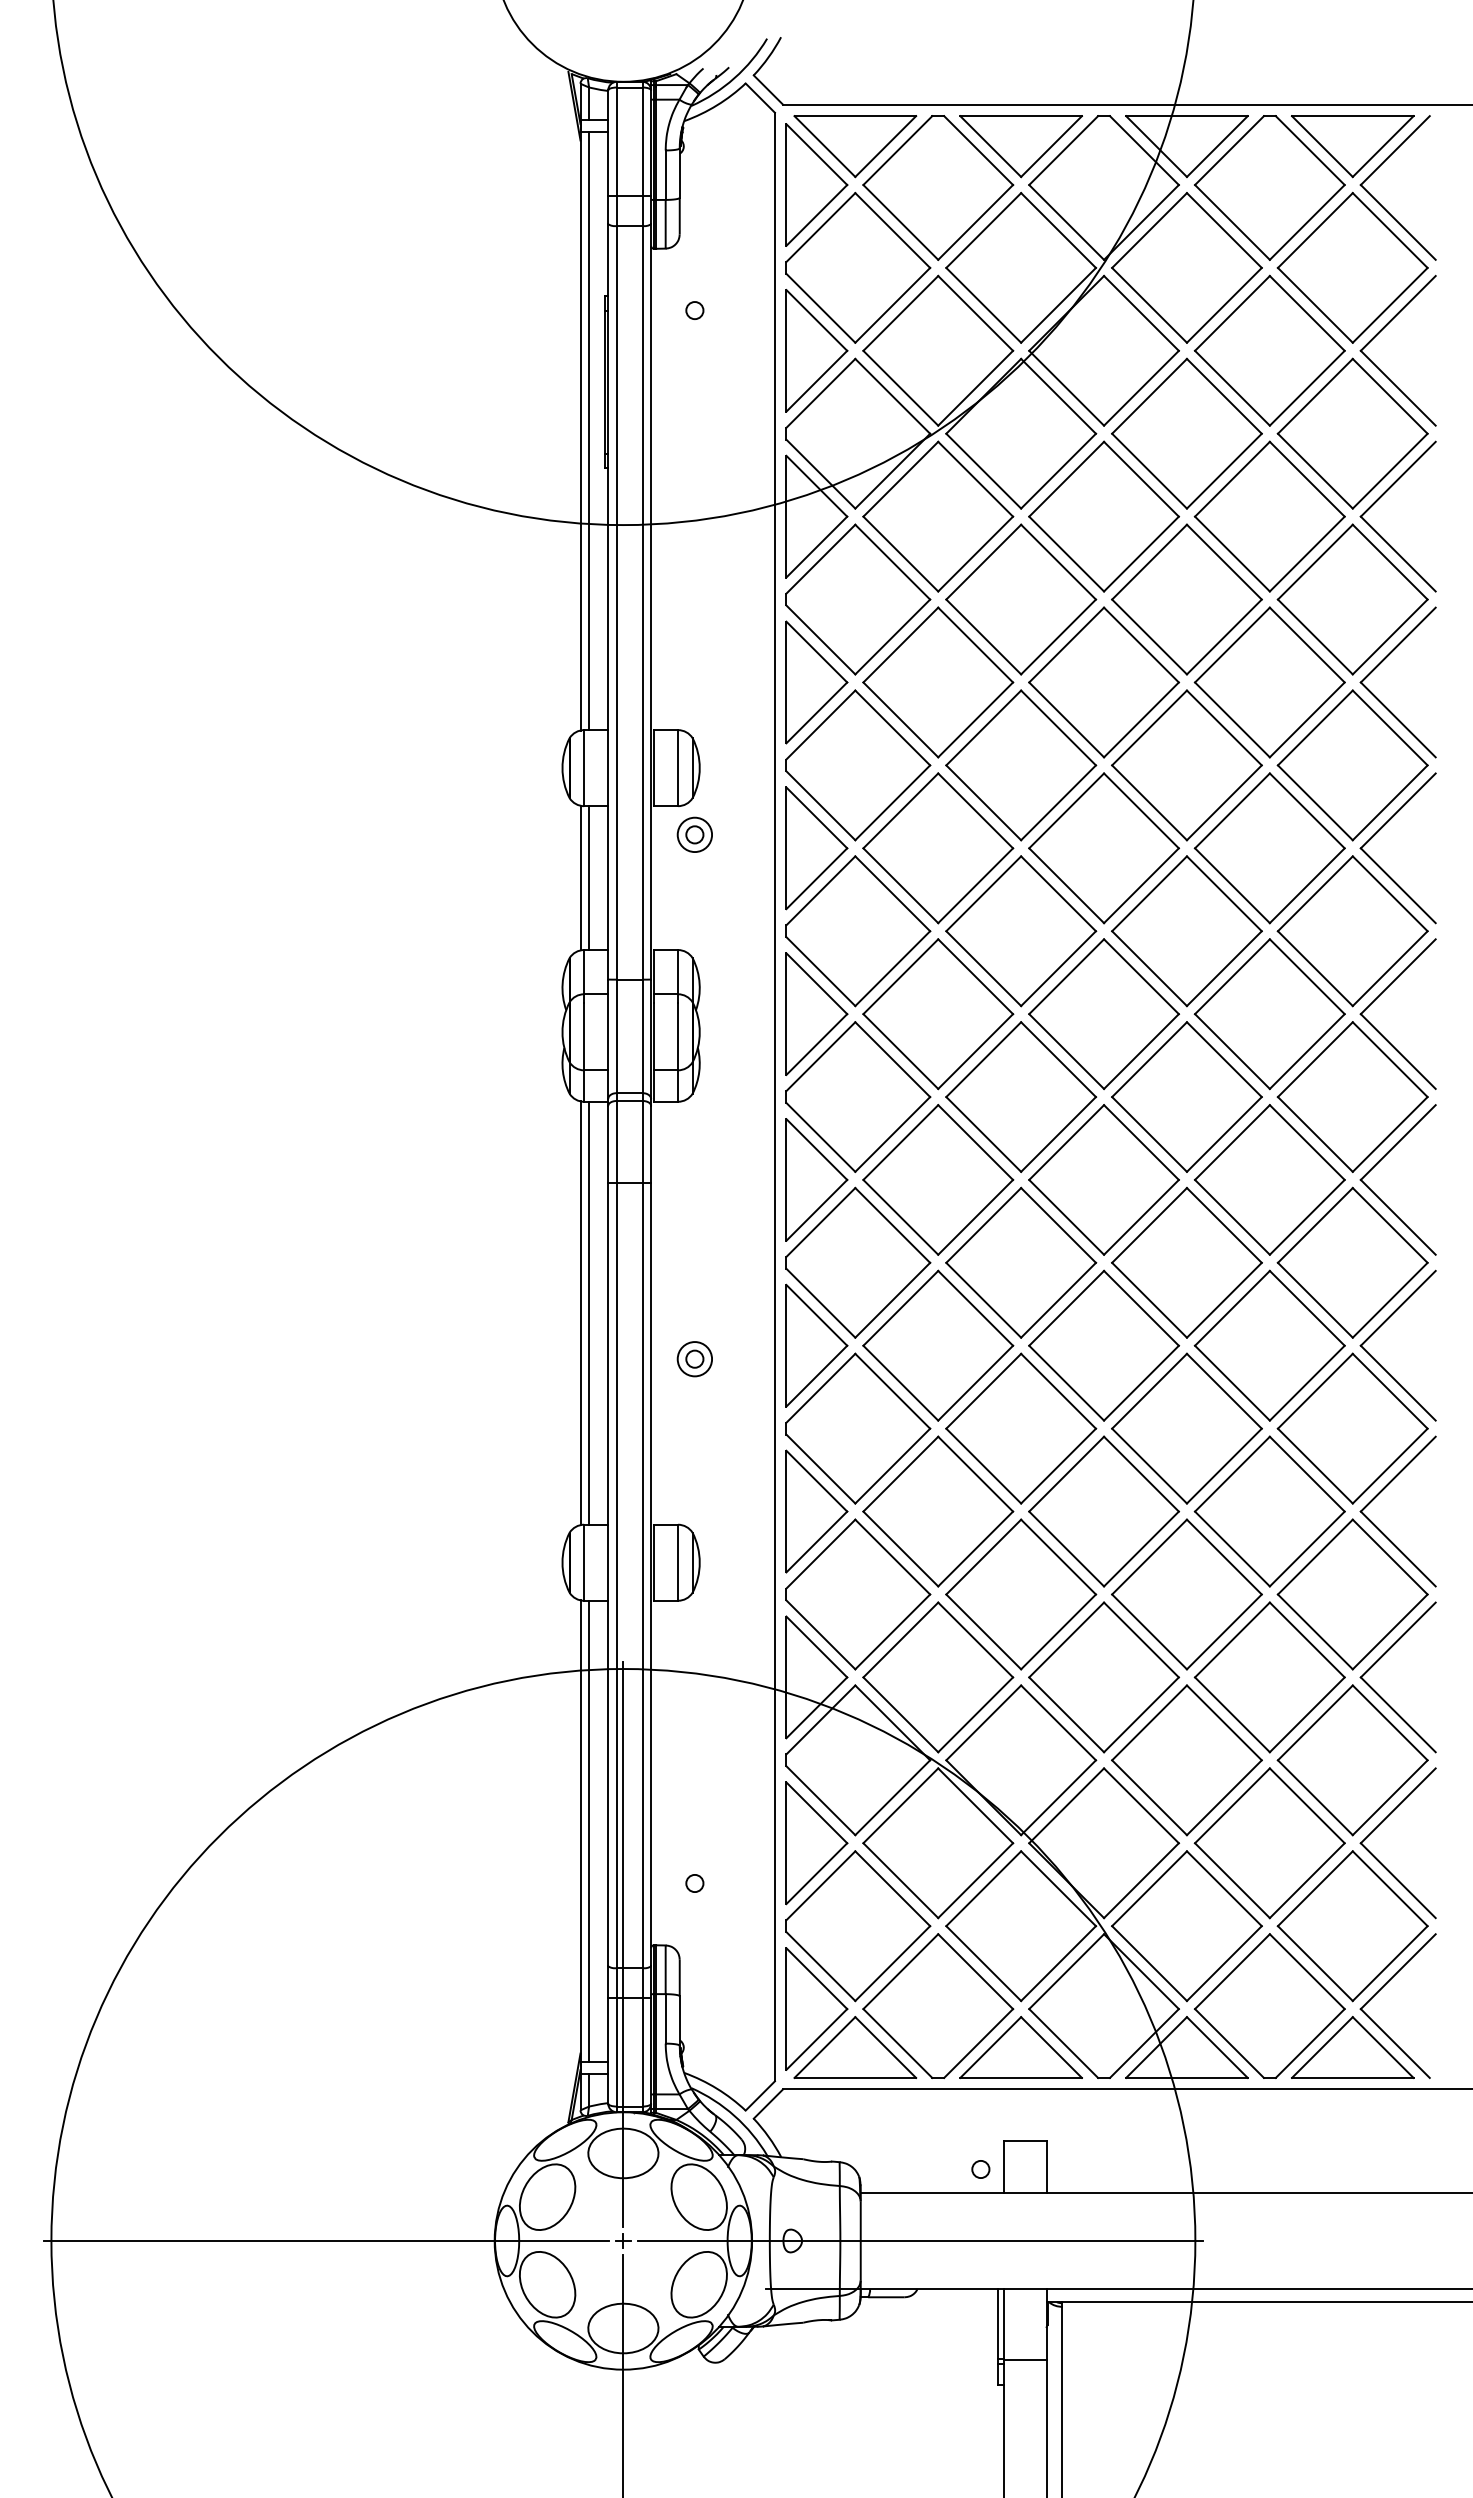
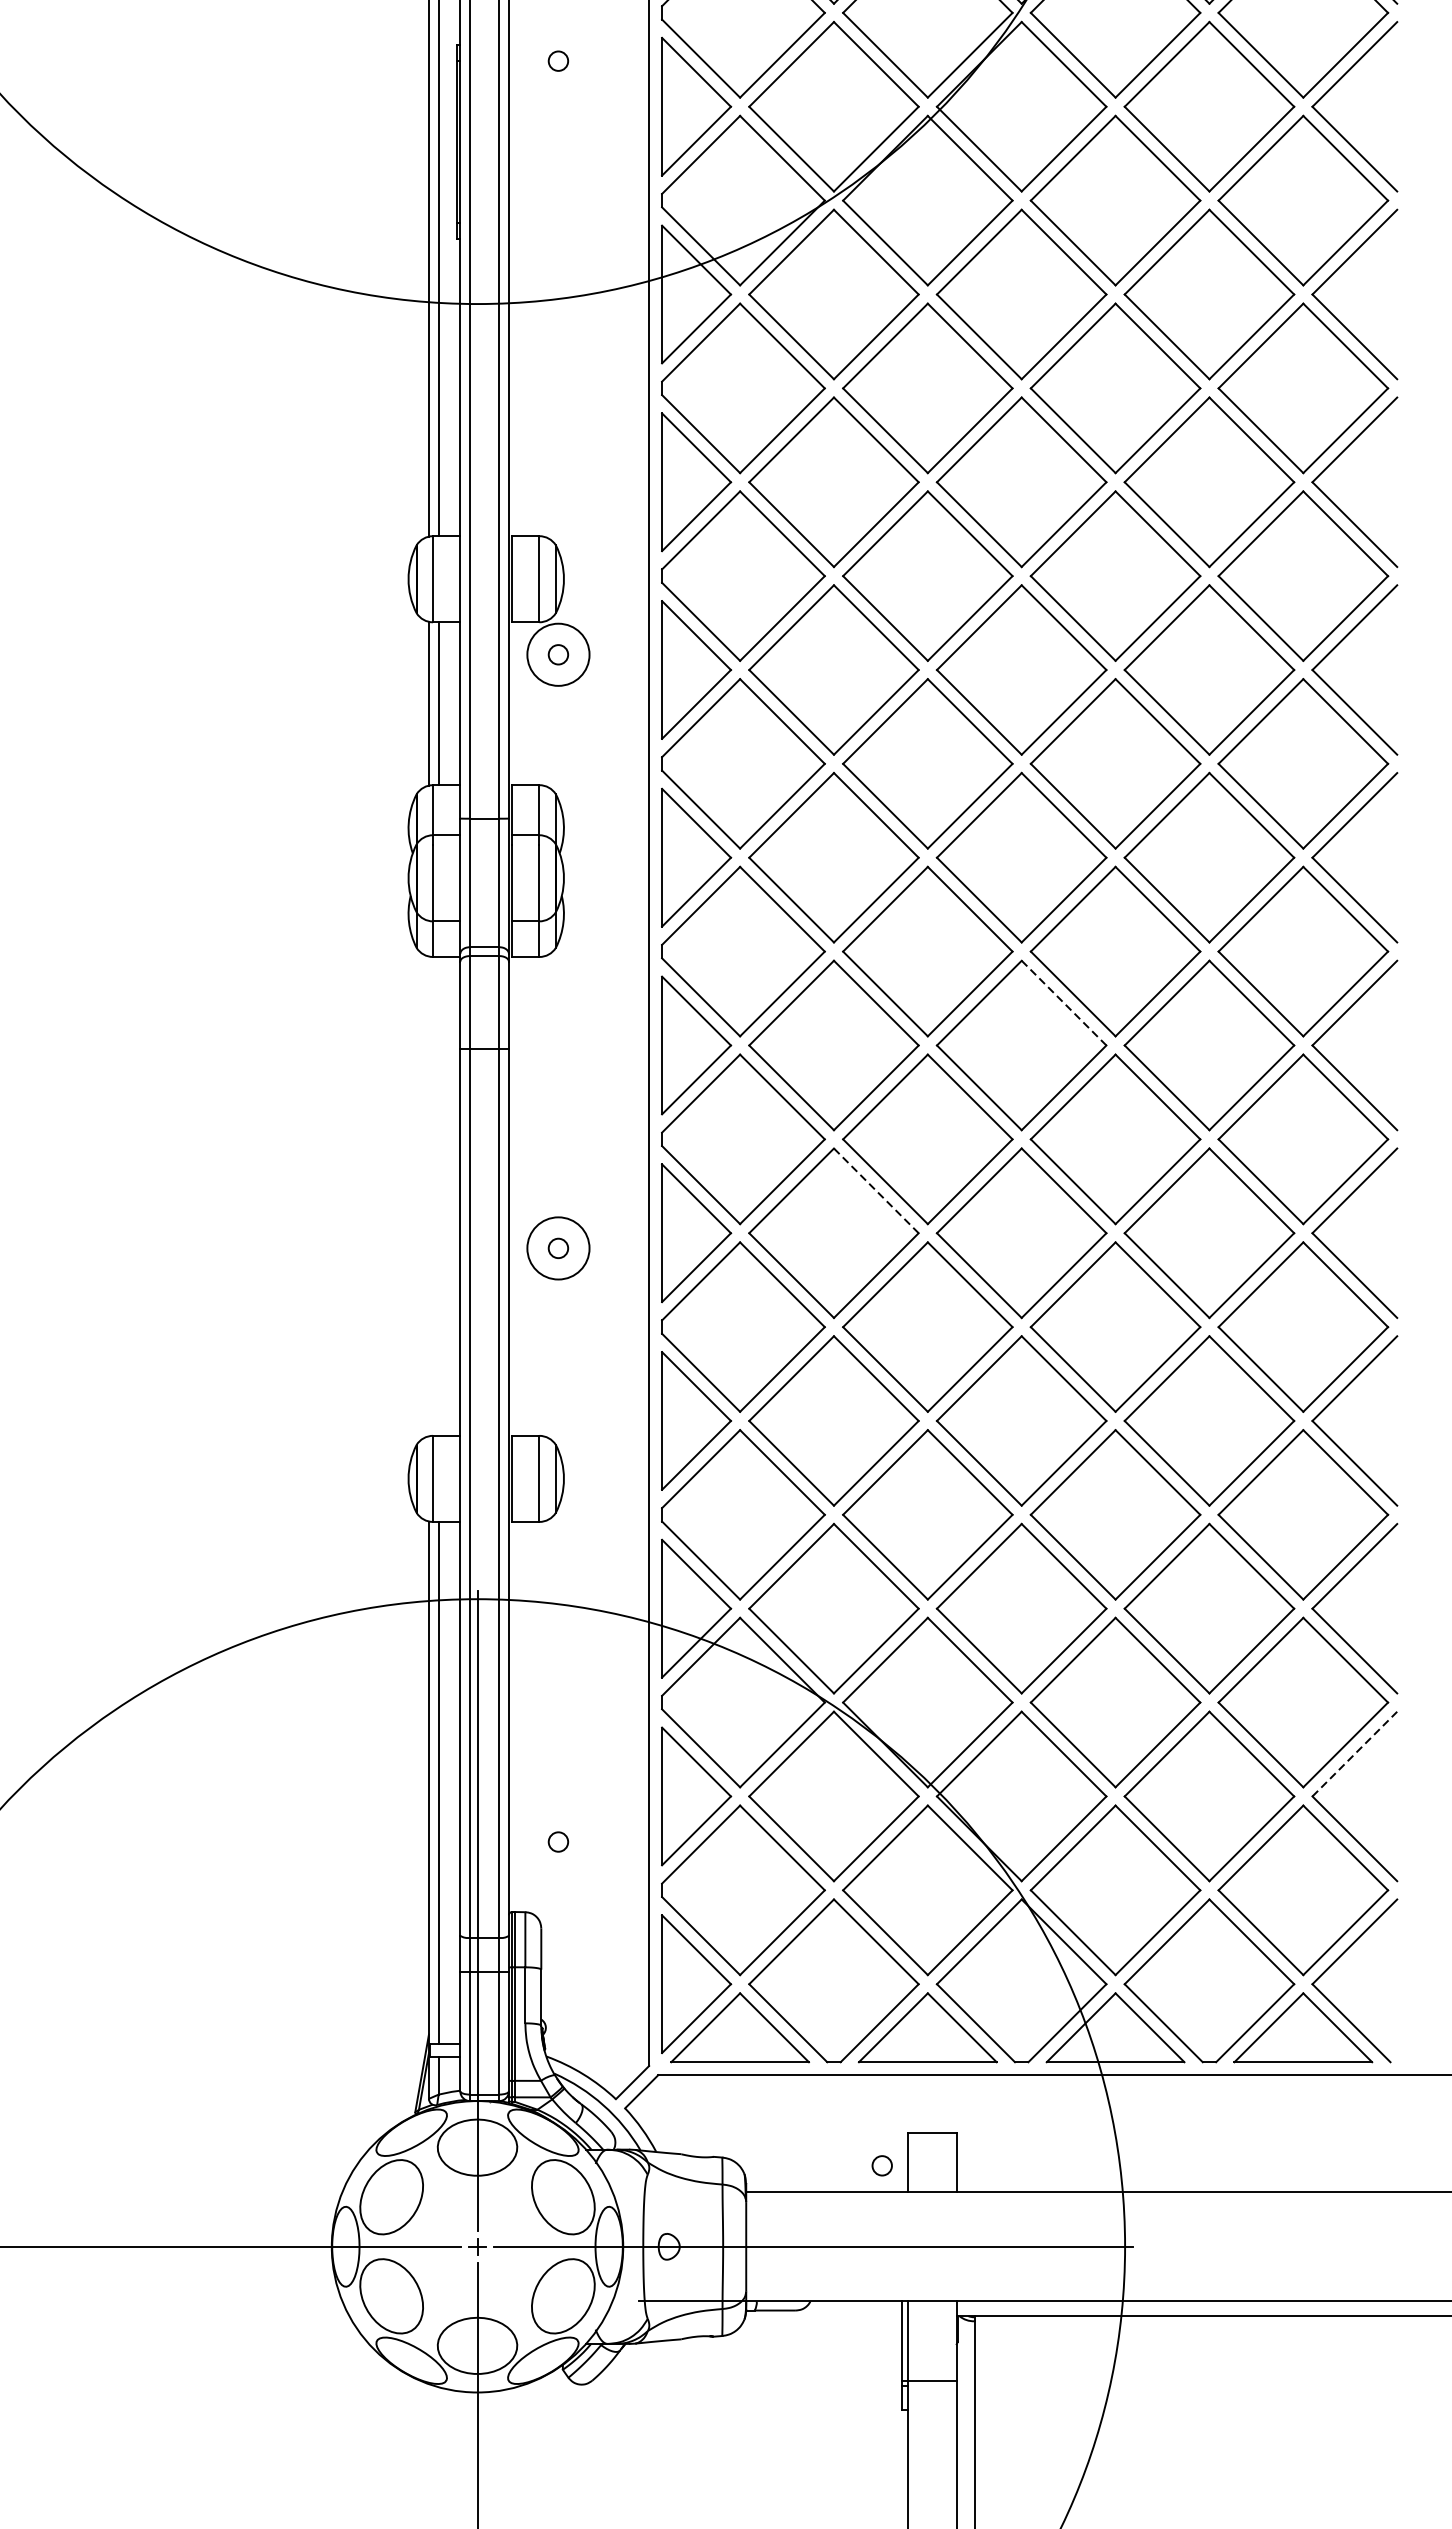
circle: (694, 834) -> (558, 654), size x1.6
line: (1141, 1142) -> (1064, 1003), solid -> dashed
line: (975, 1308) -> (876, 1191), solid -> dashed
line: (589, 1312) -> (439, 1195), removed
line: (580, 1313) -> (428, 1196), removed
circle: (694, 1359) -> (558, 1248), size x1.6
line: (1398, 1805) -> (1355, 1753), solid -> dashed

